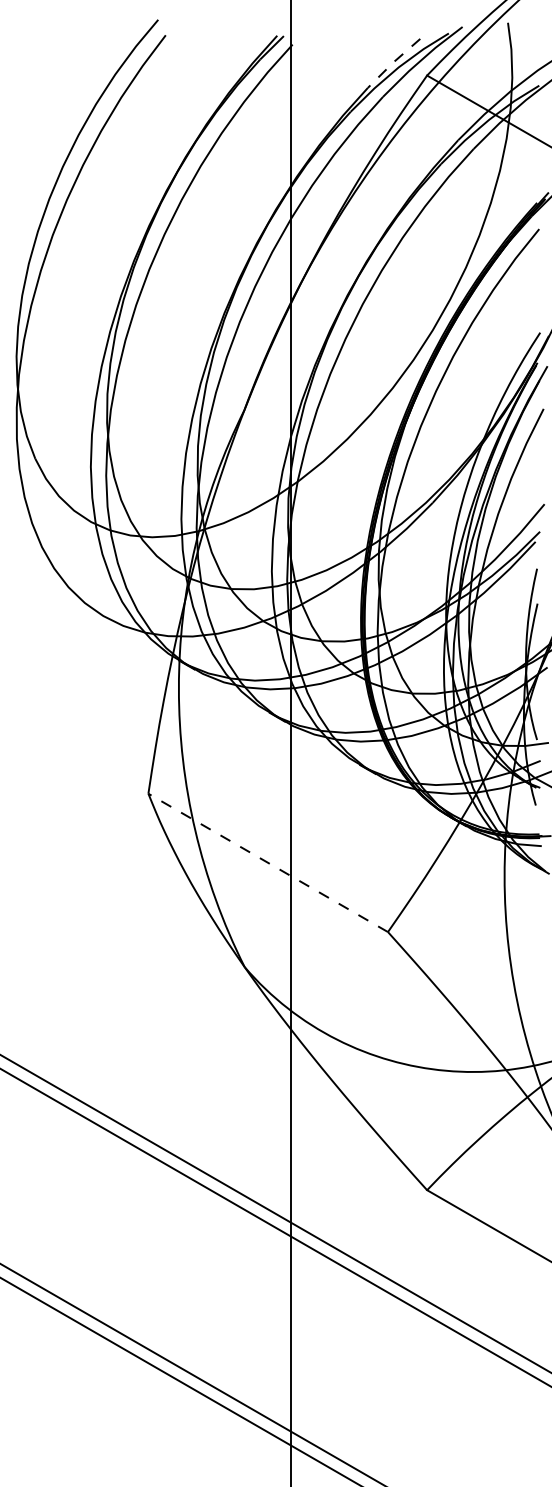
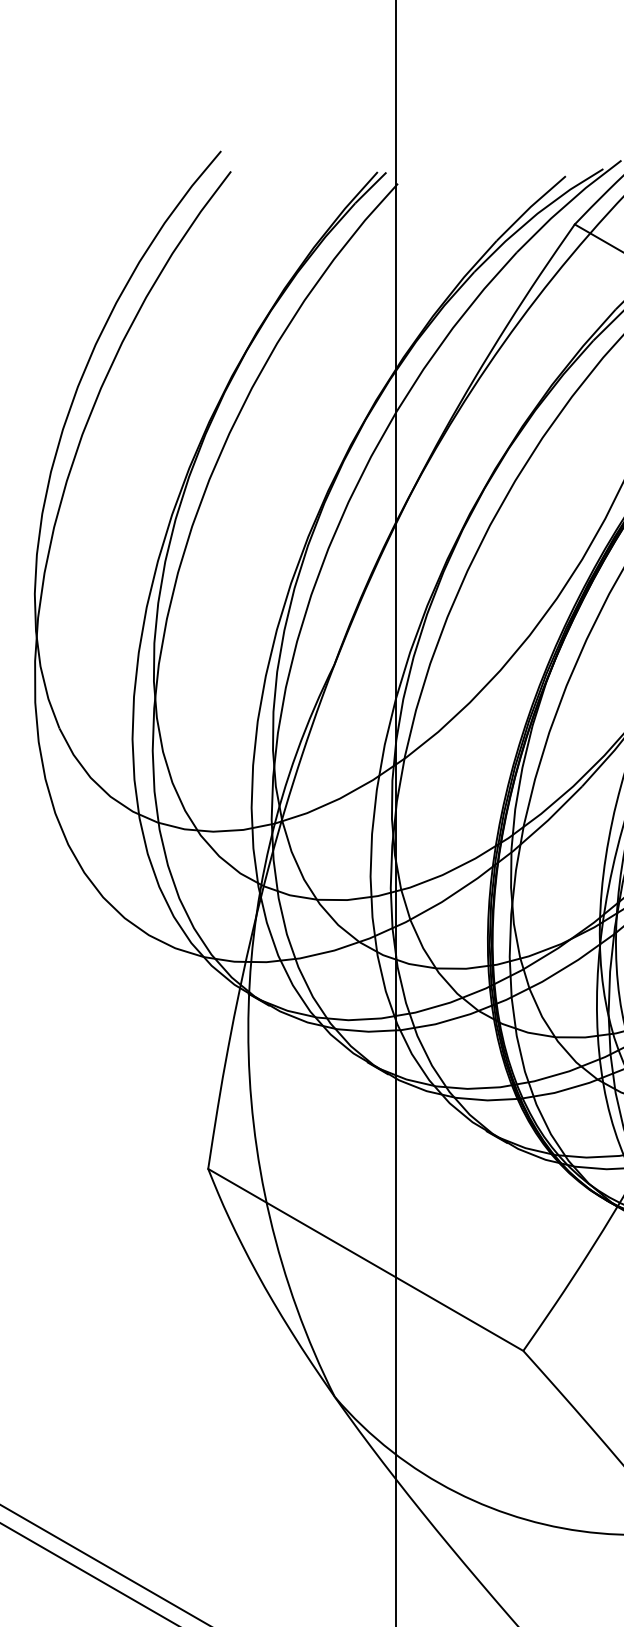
line: (393, 62) -> (530, 207), dashed -> solid
line: (267, 862) -> (364, 1259), dashed -> solid

